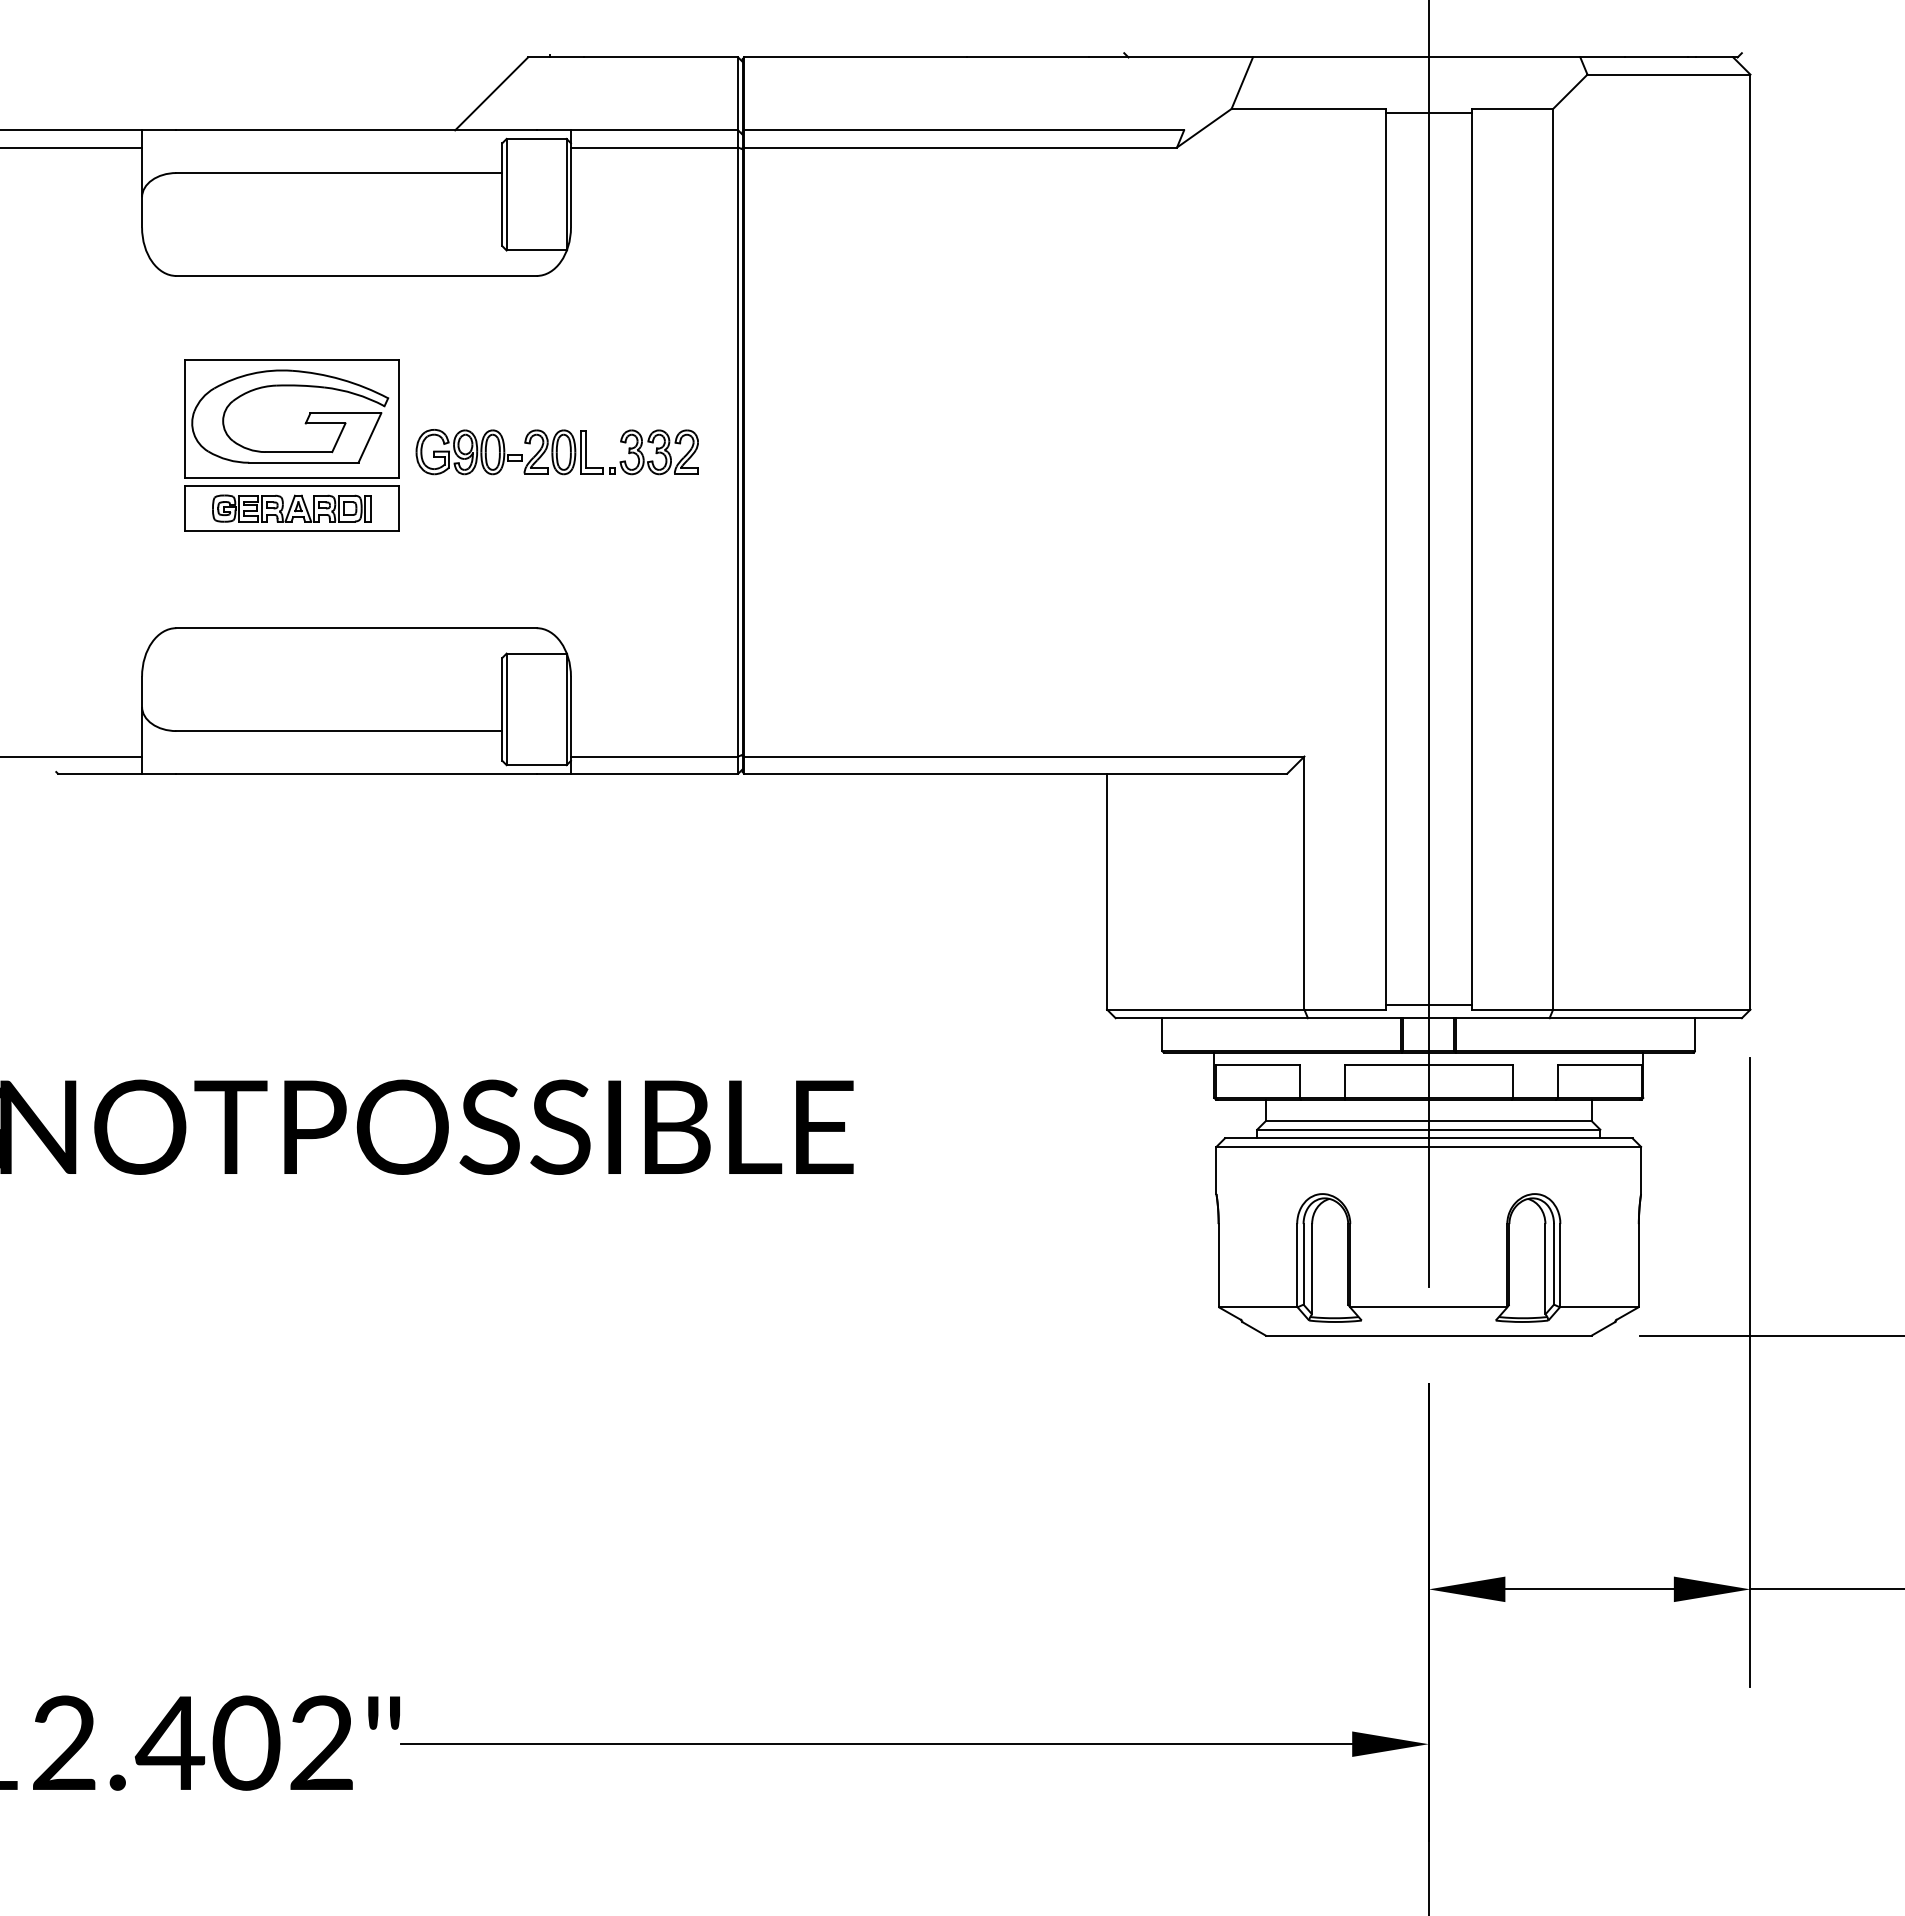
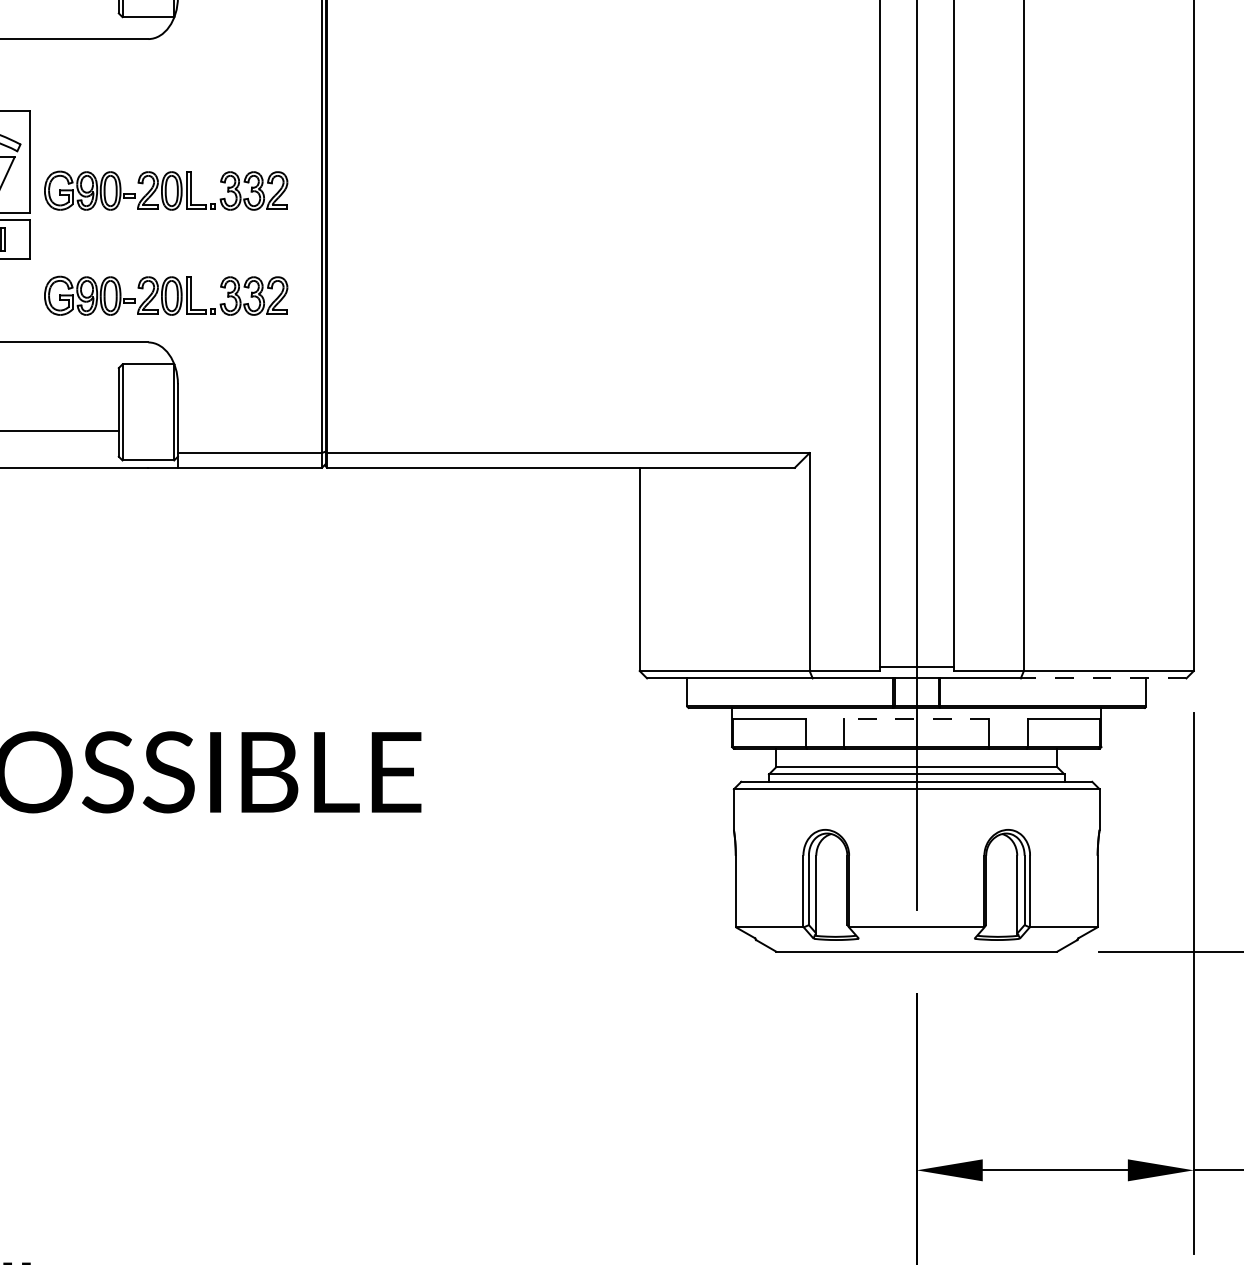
part: (556, 574) -> (165, 296), added
line: (1645, 1018) -> (1103, 678), solid -> dashed
line: (1428, 1065) -> (916, 719), solid -> dashed

